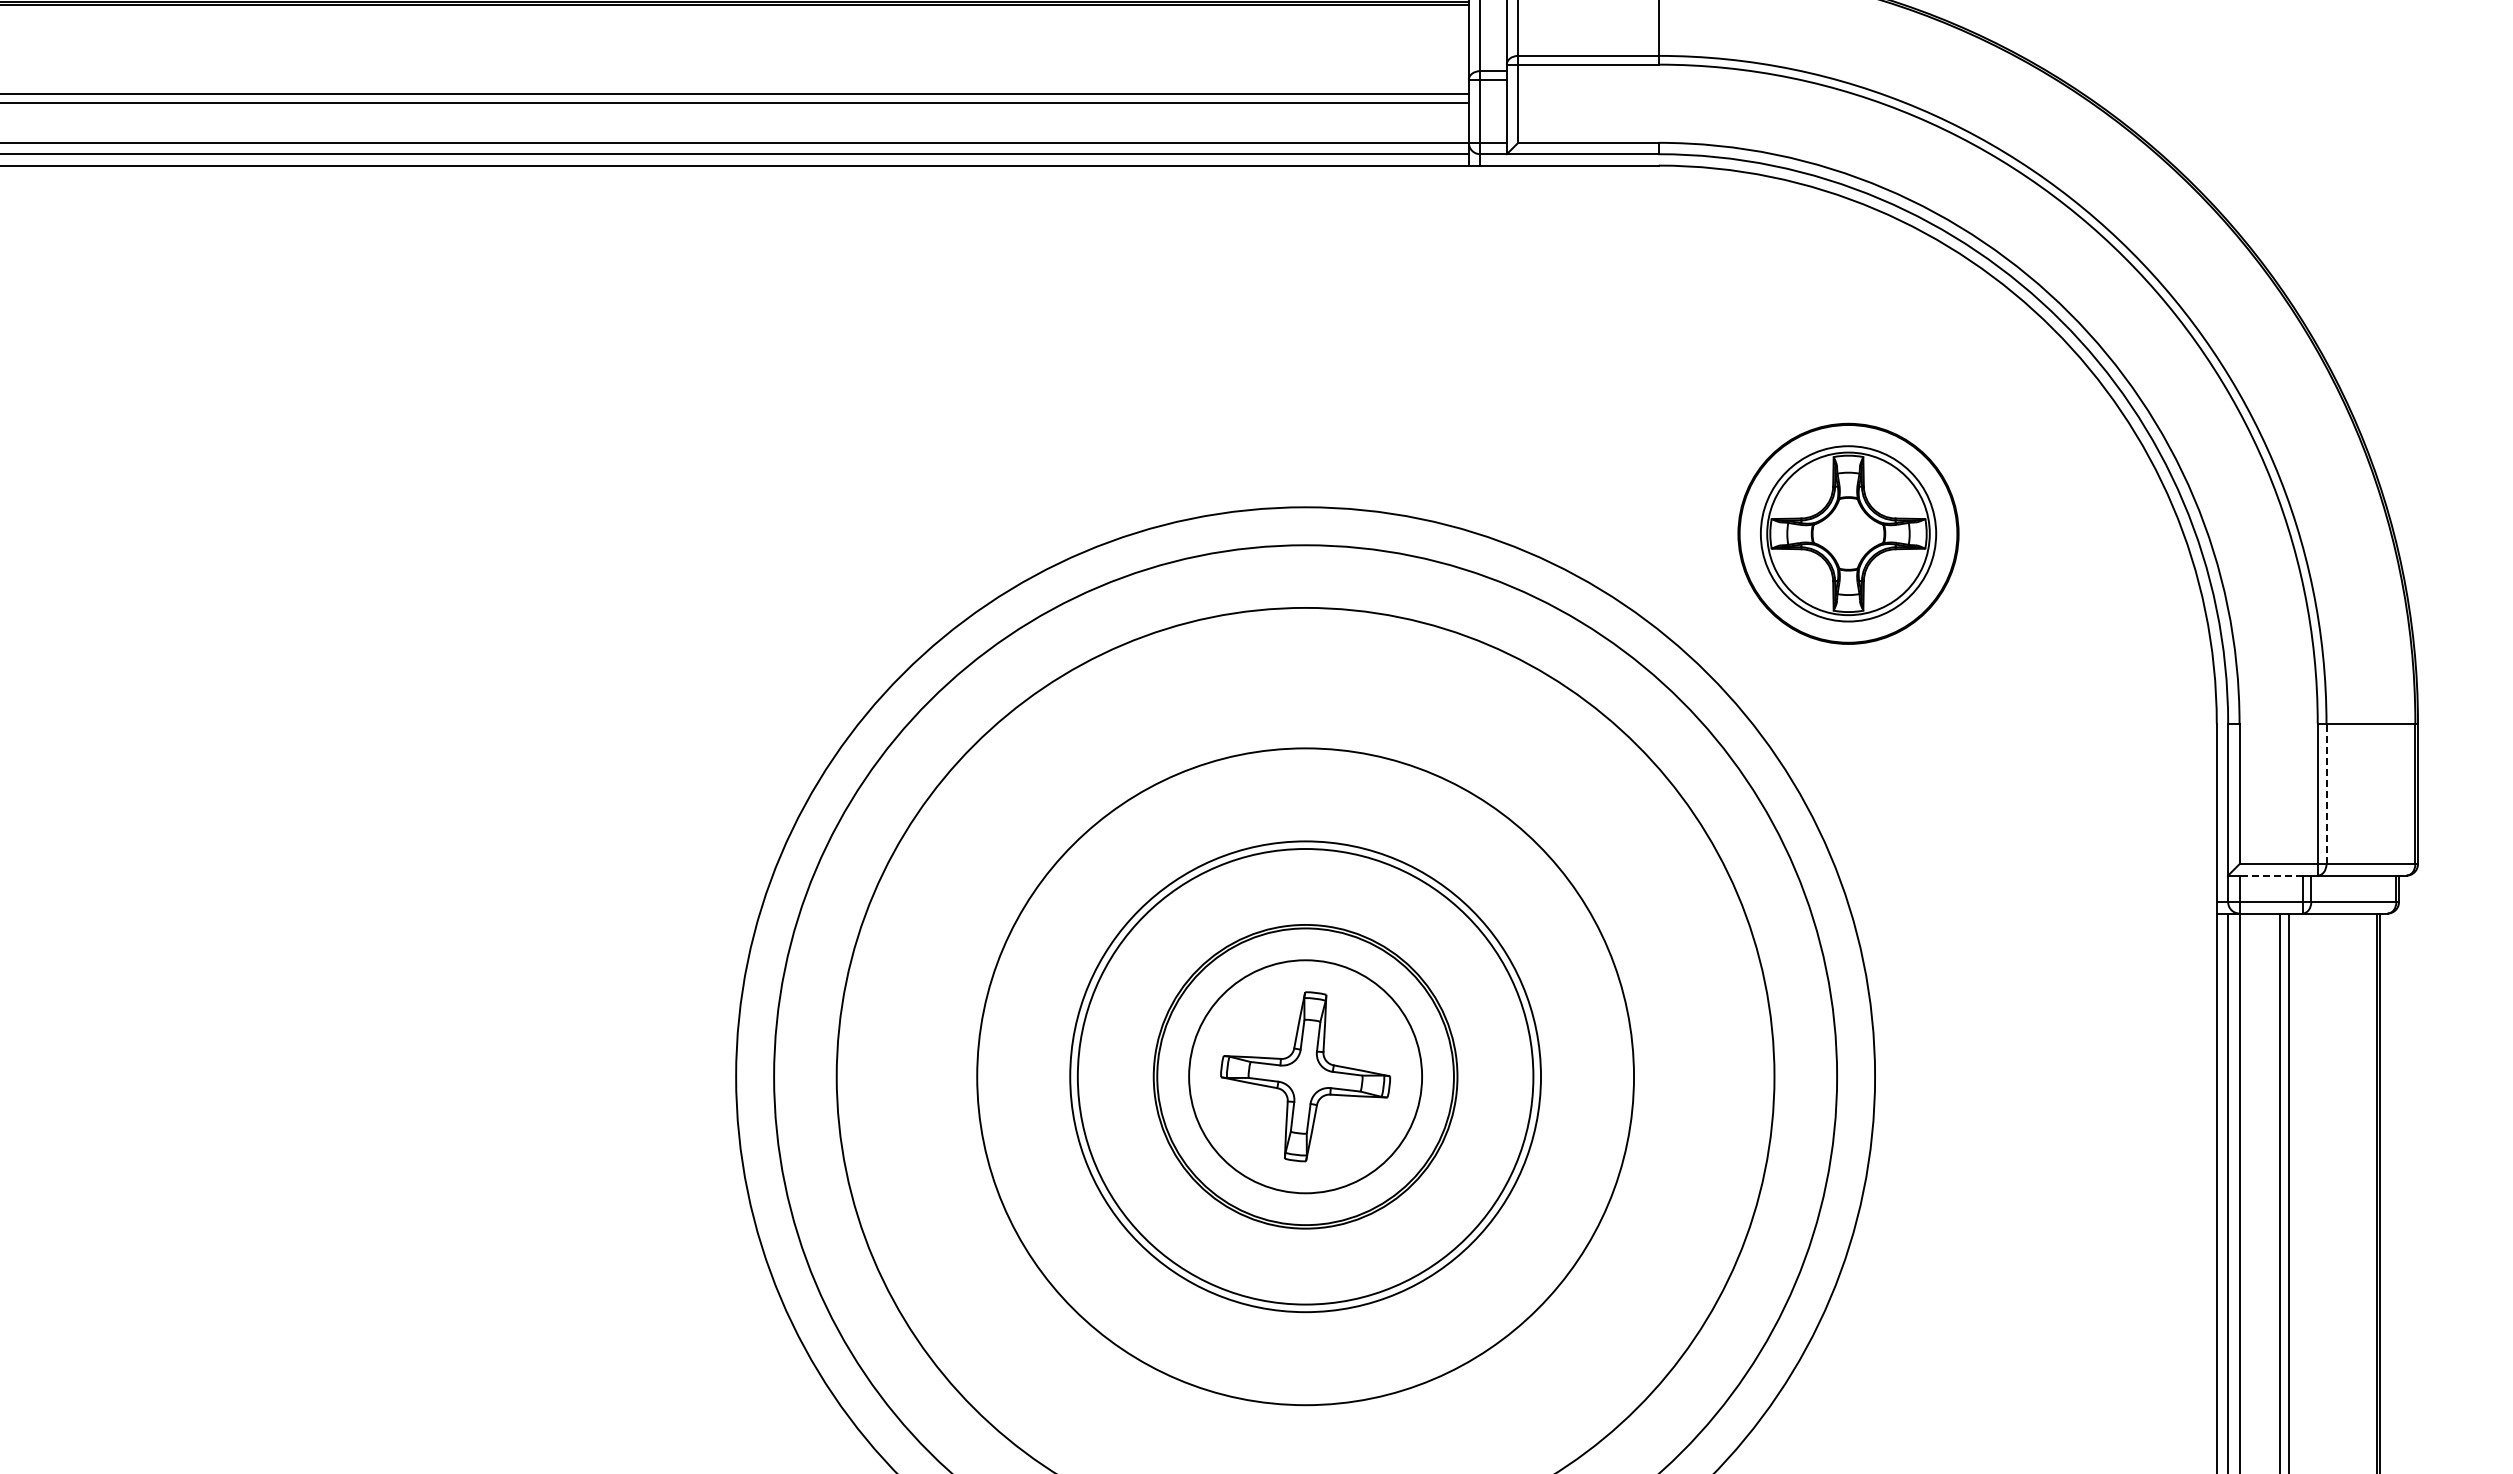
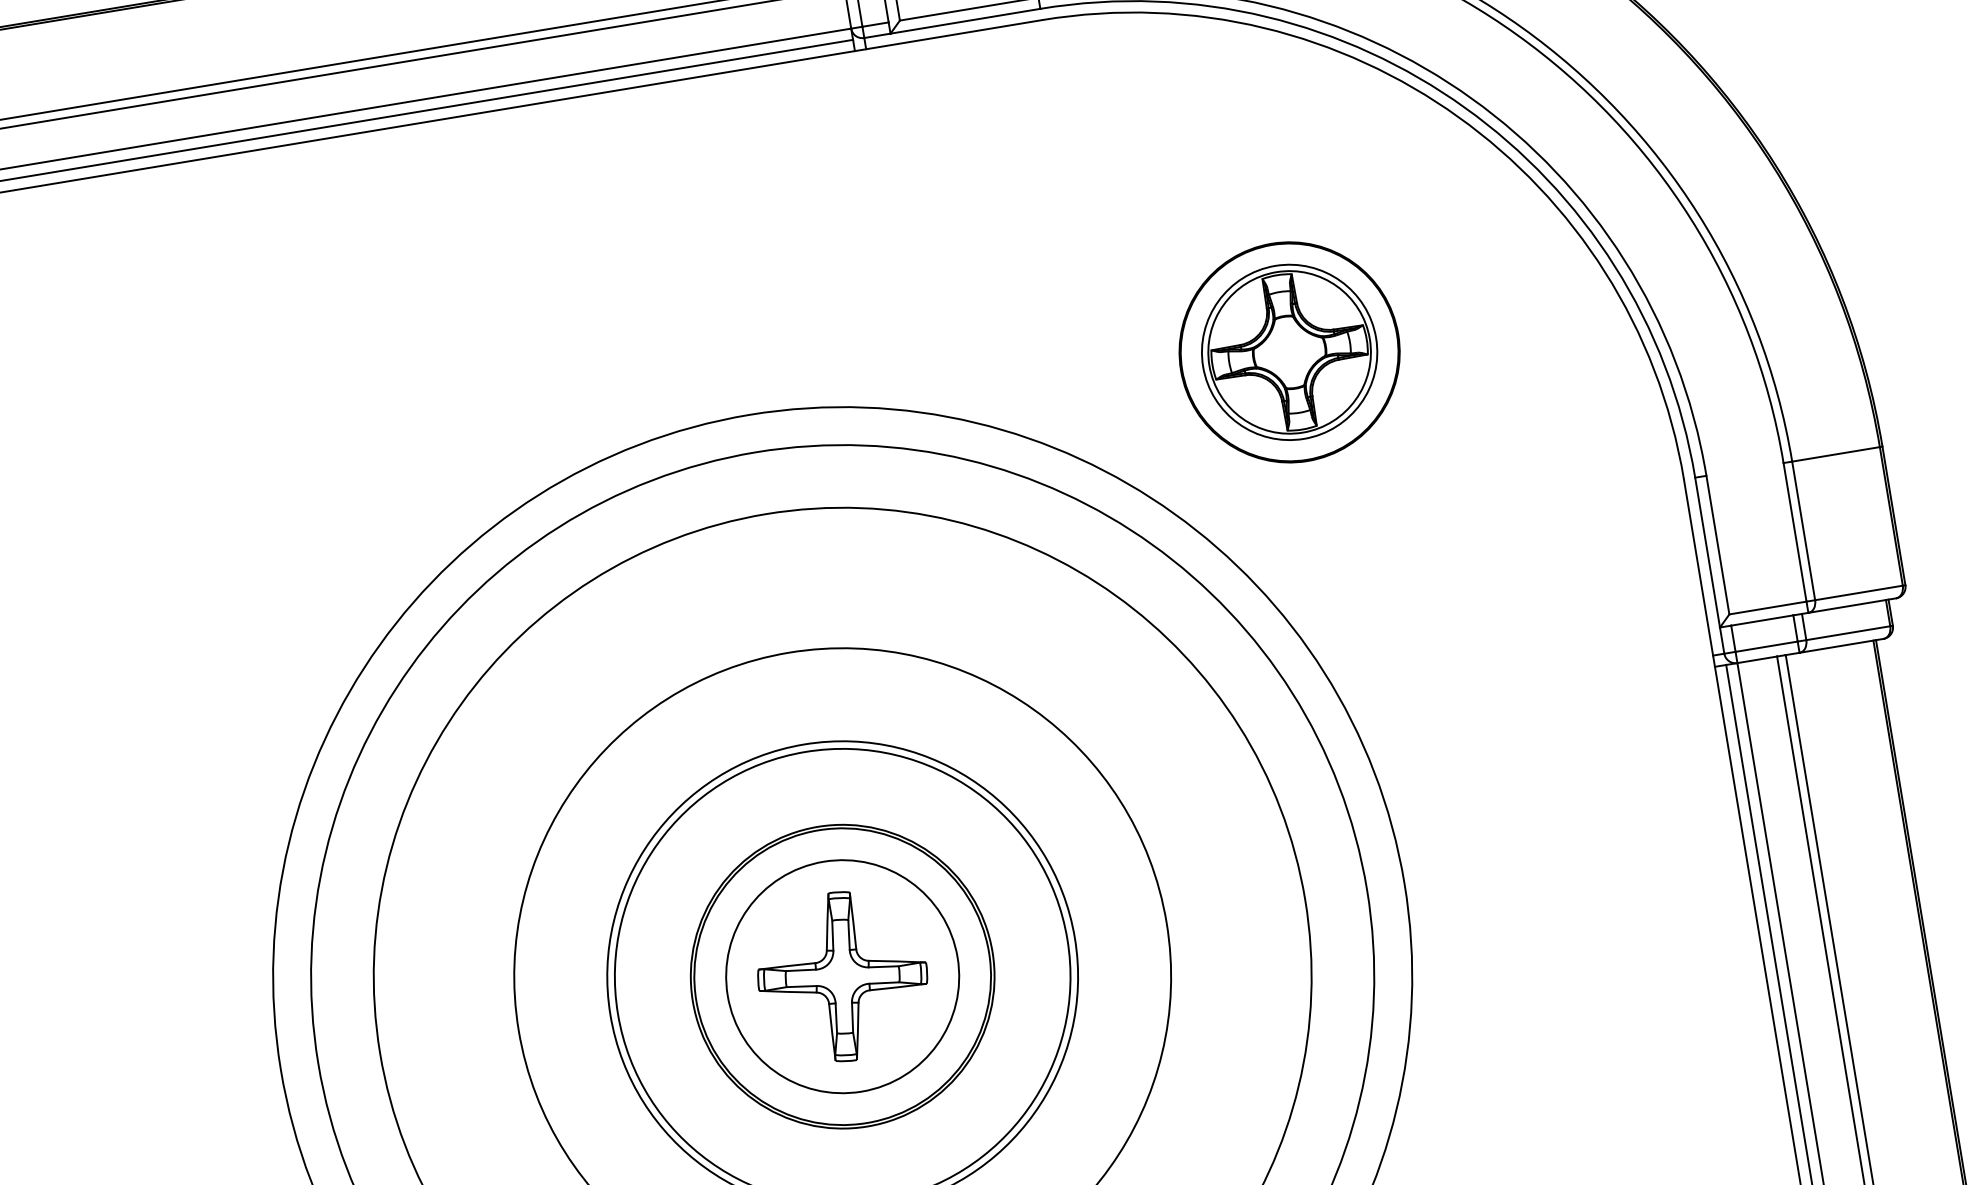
line: (2326, 793) -> (1803, 530), dashed -> solid
line: (2270, 875) -> (1761, 620), dashed -> solid

